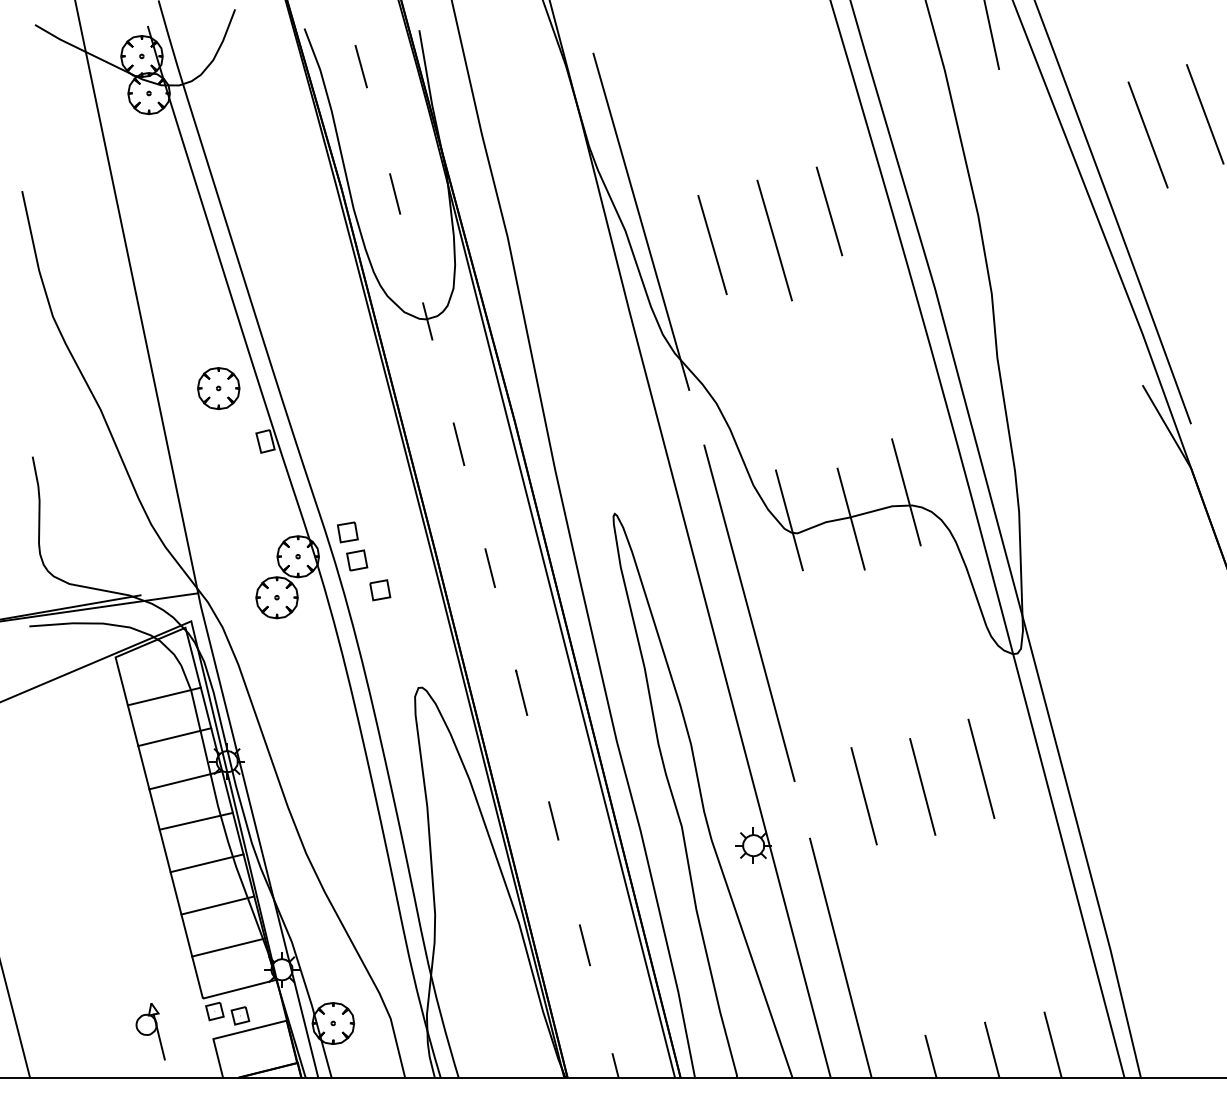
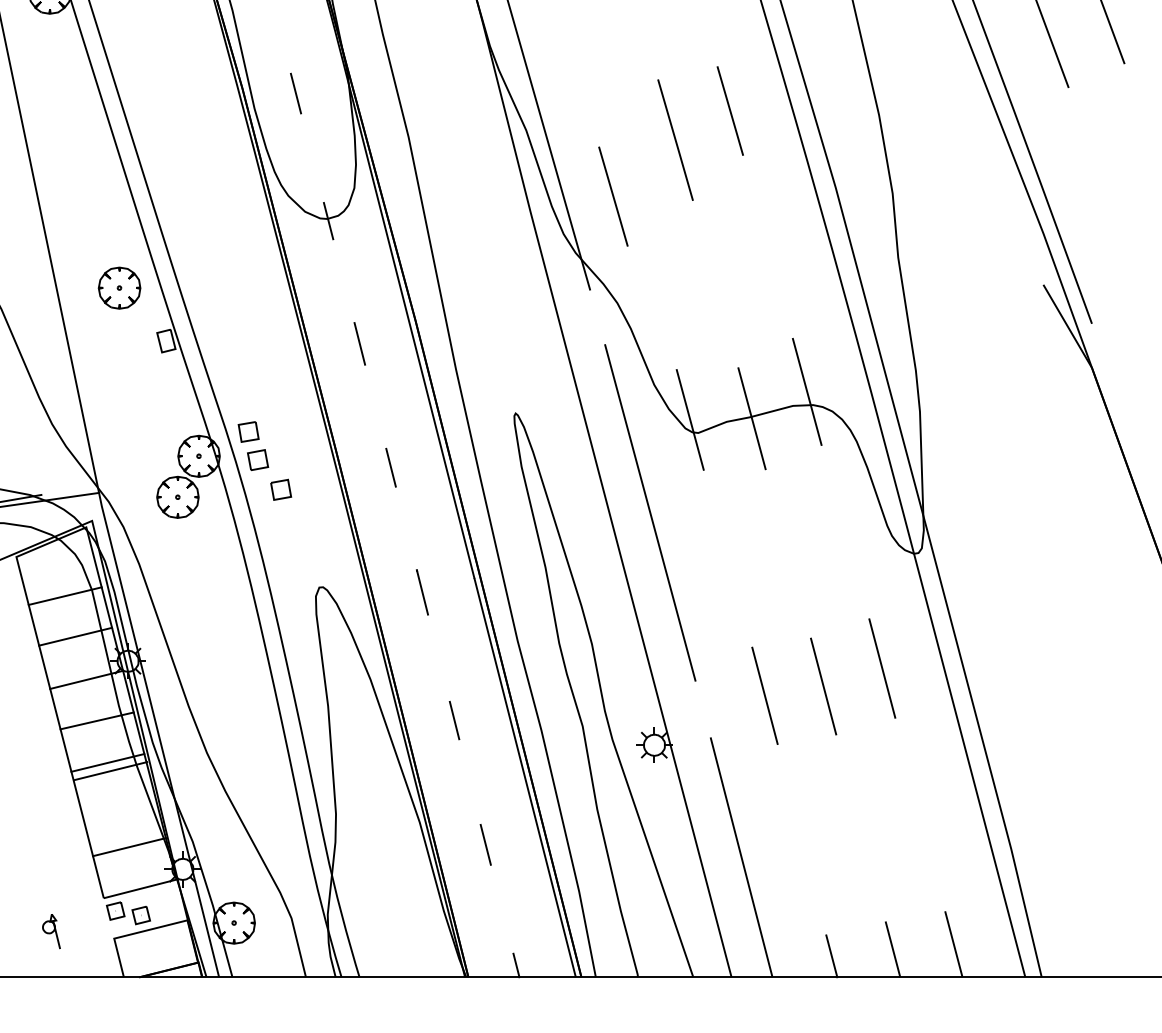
line: (712, 245) -> (613, 197), moved
line: (217, 905) -> (110, 771), moved
part: (150, 1031) -> (51, 931), size x0.6

